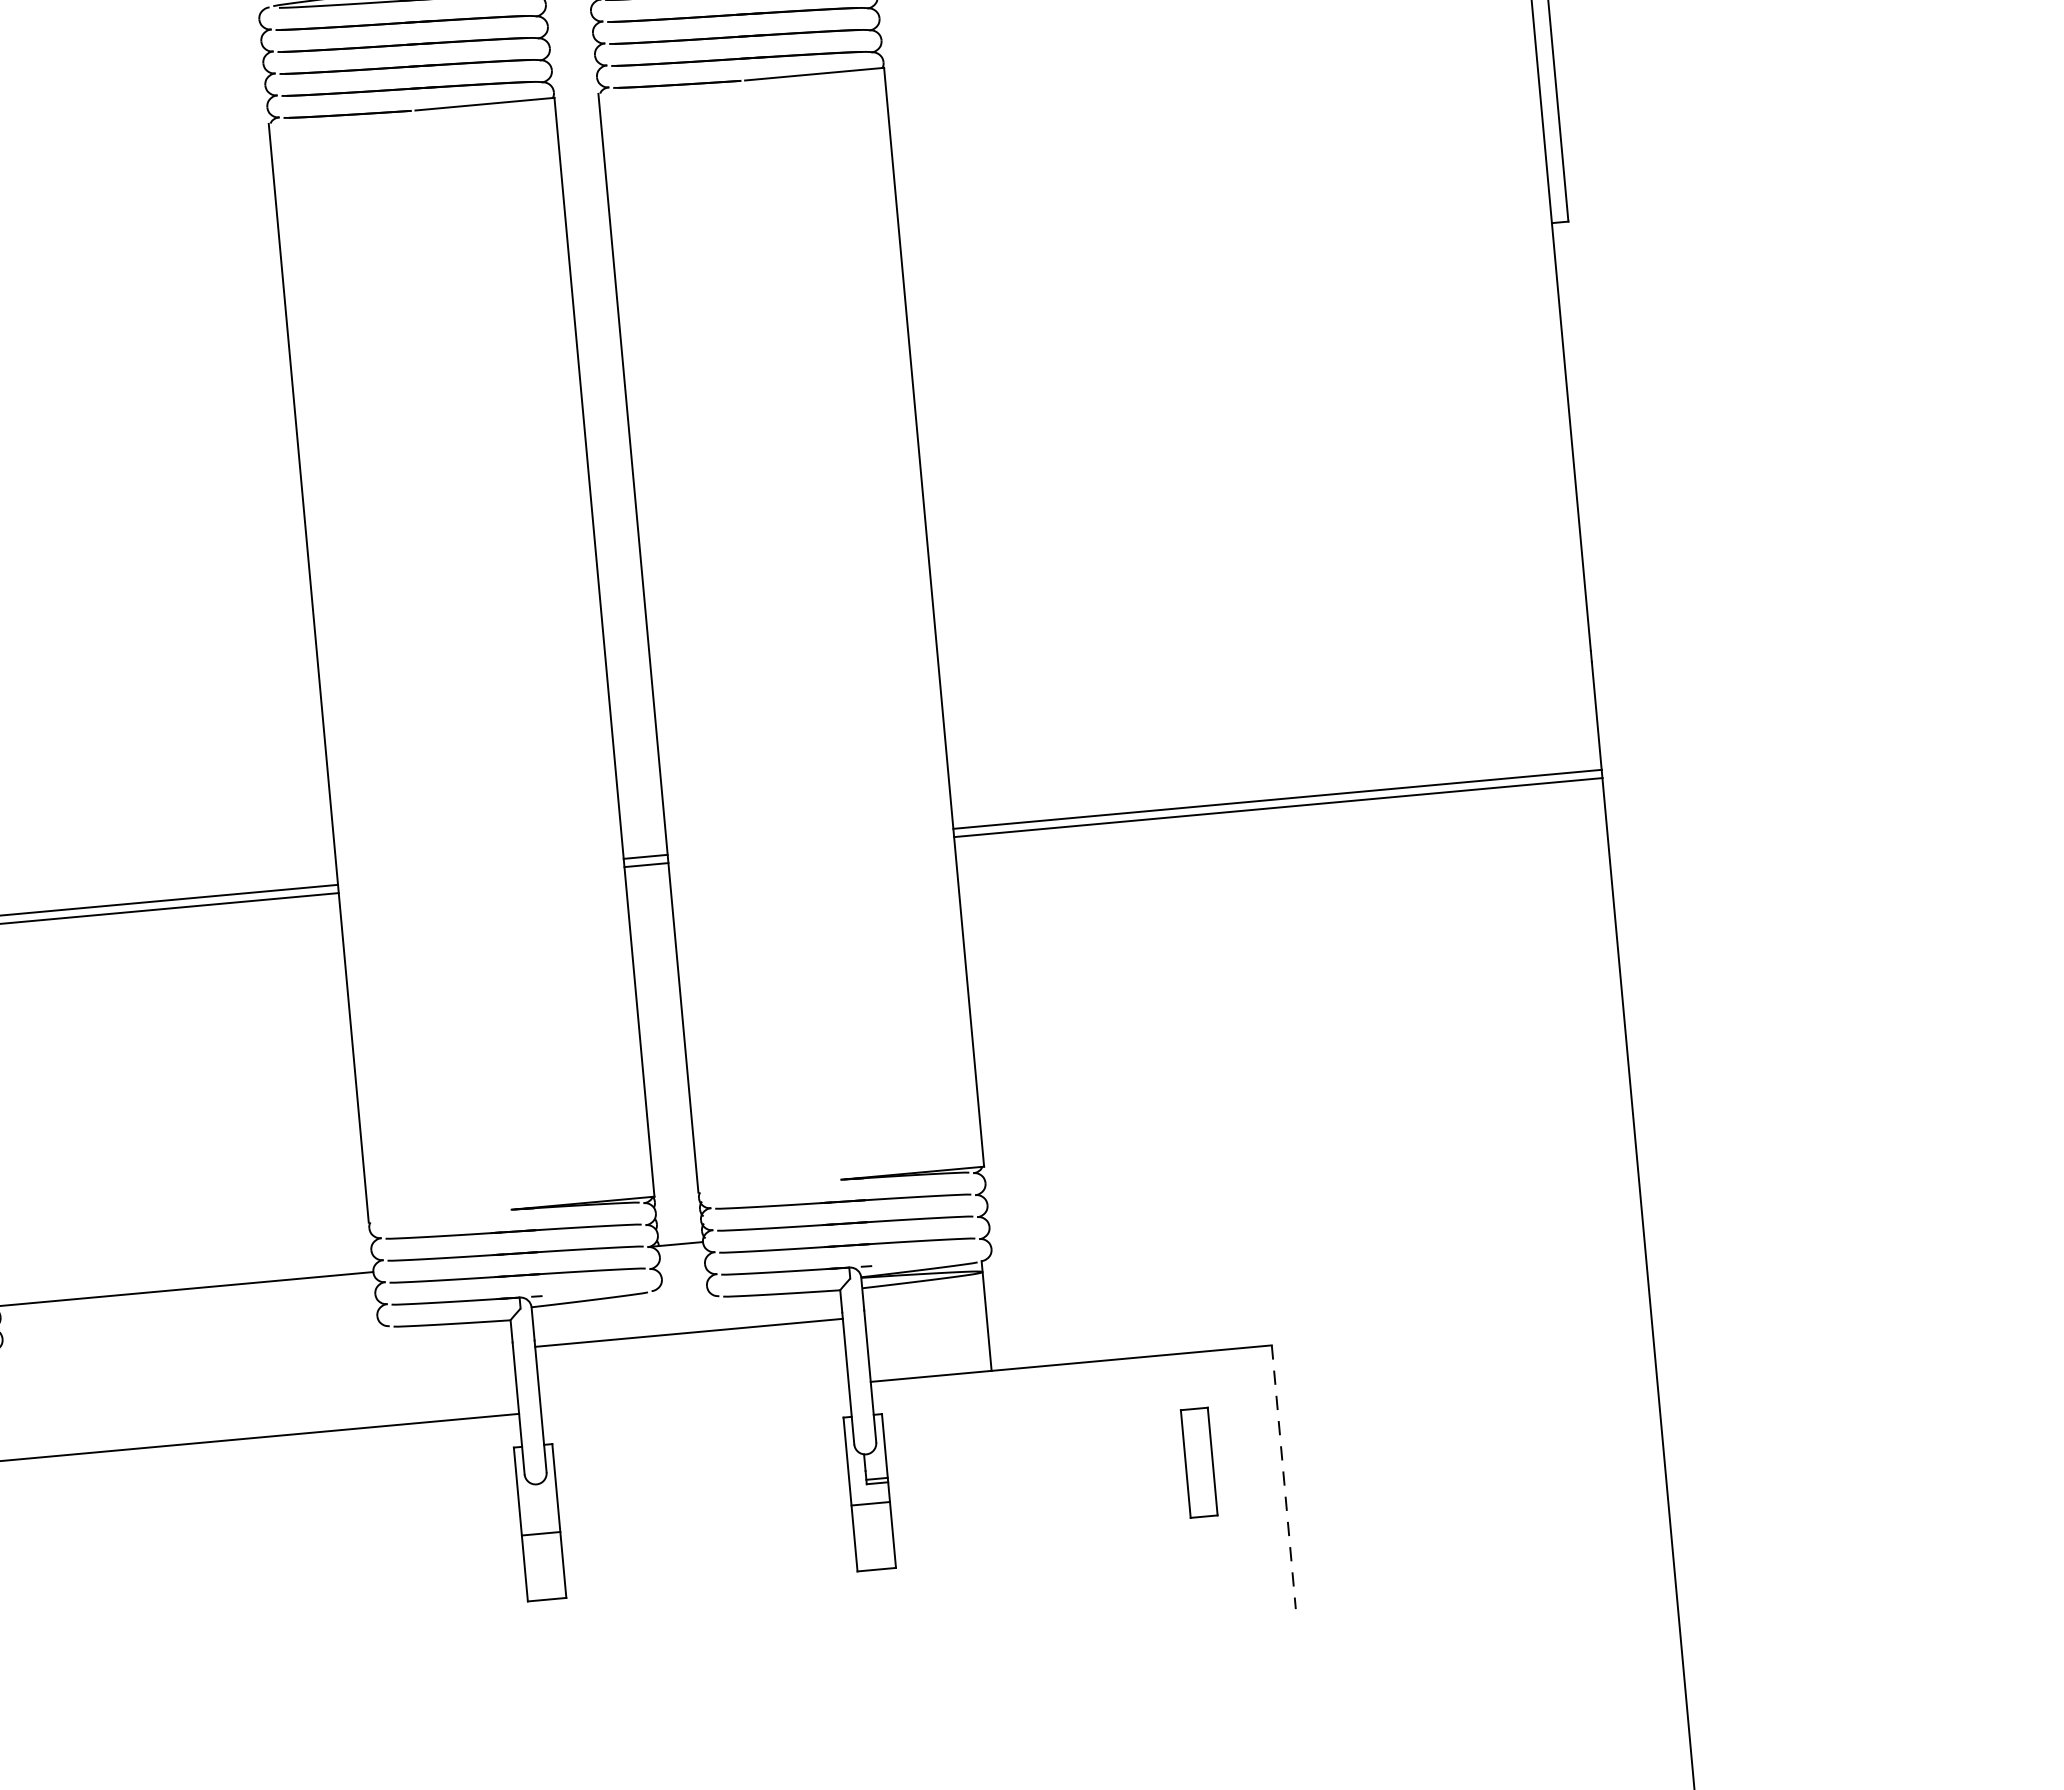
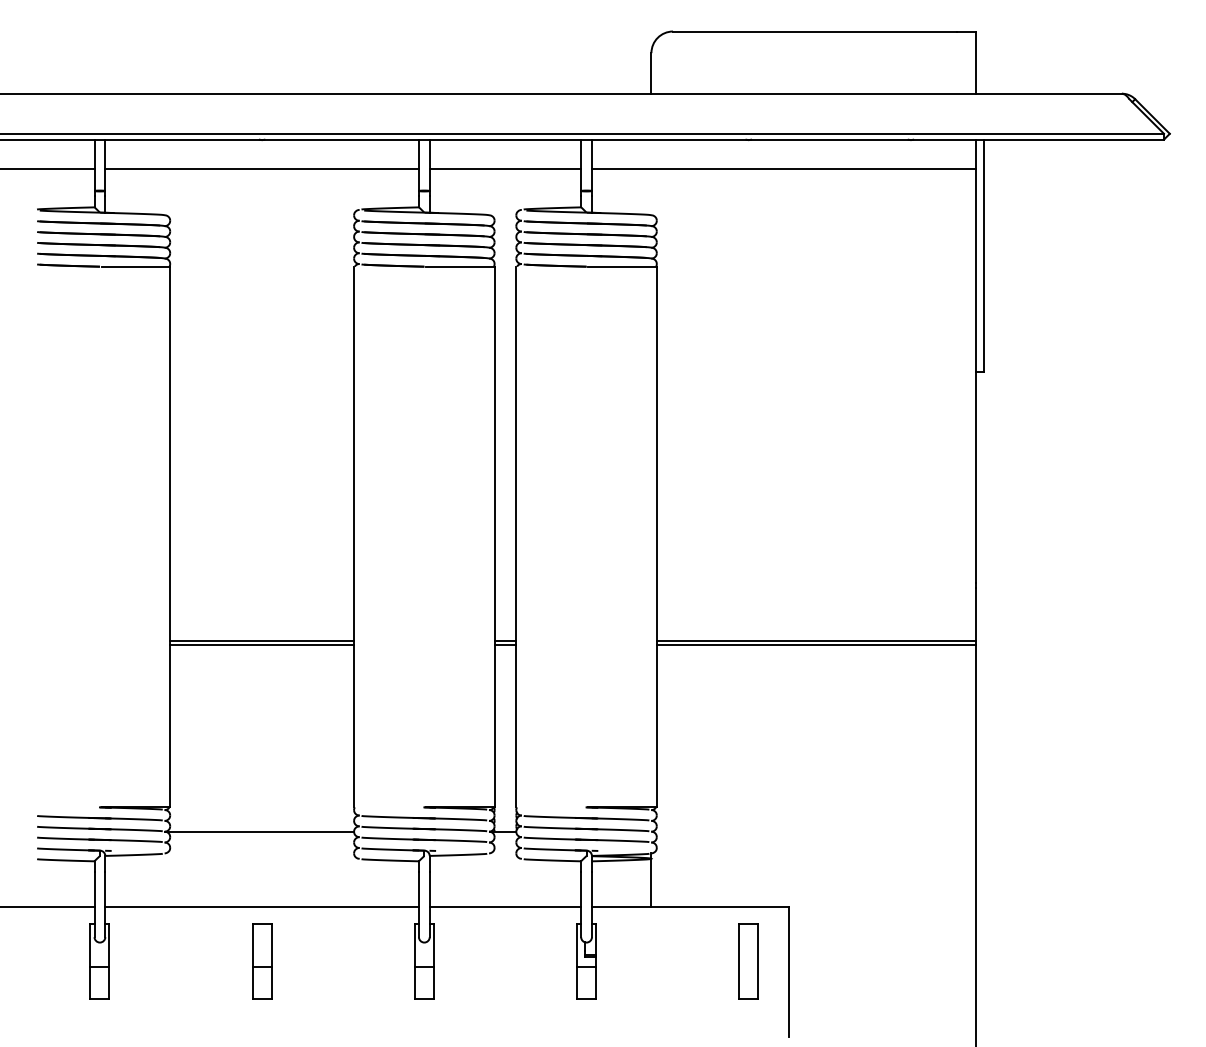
line: (689, 1333) -> (505, 907), moved
part: (1198, 1462) -> (748, 961), size x1.43
line: (1284, 1477) -> (789, 972), dashed -> solid
part: (211, 1552) -> (262, 961), added

